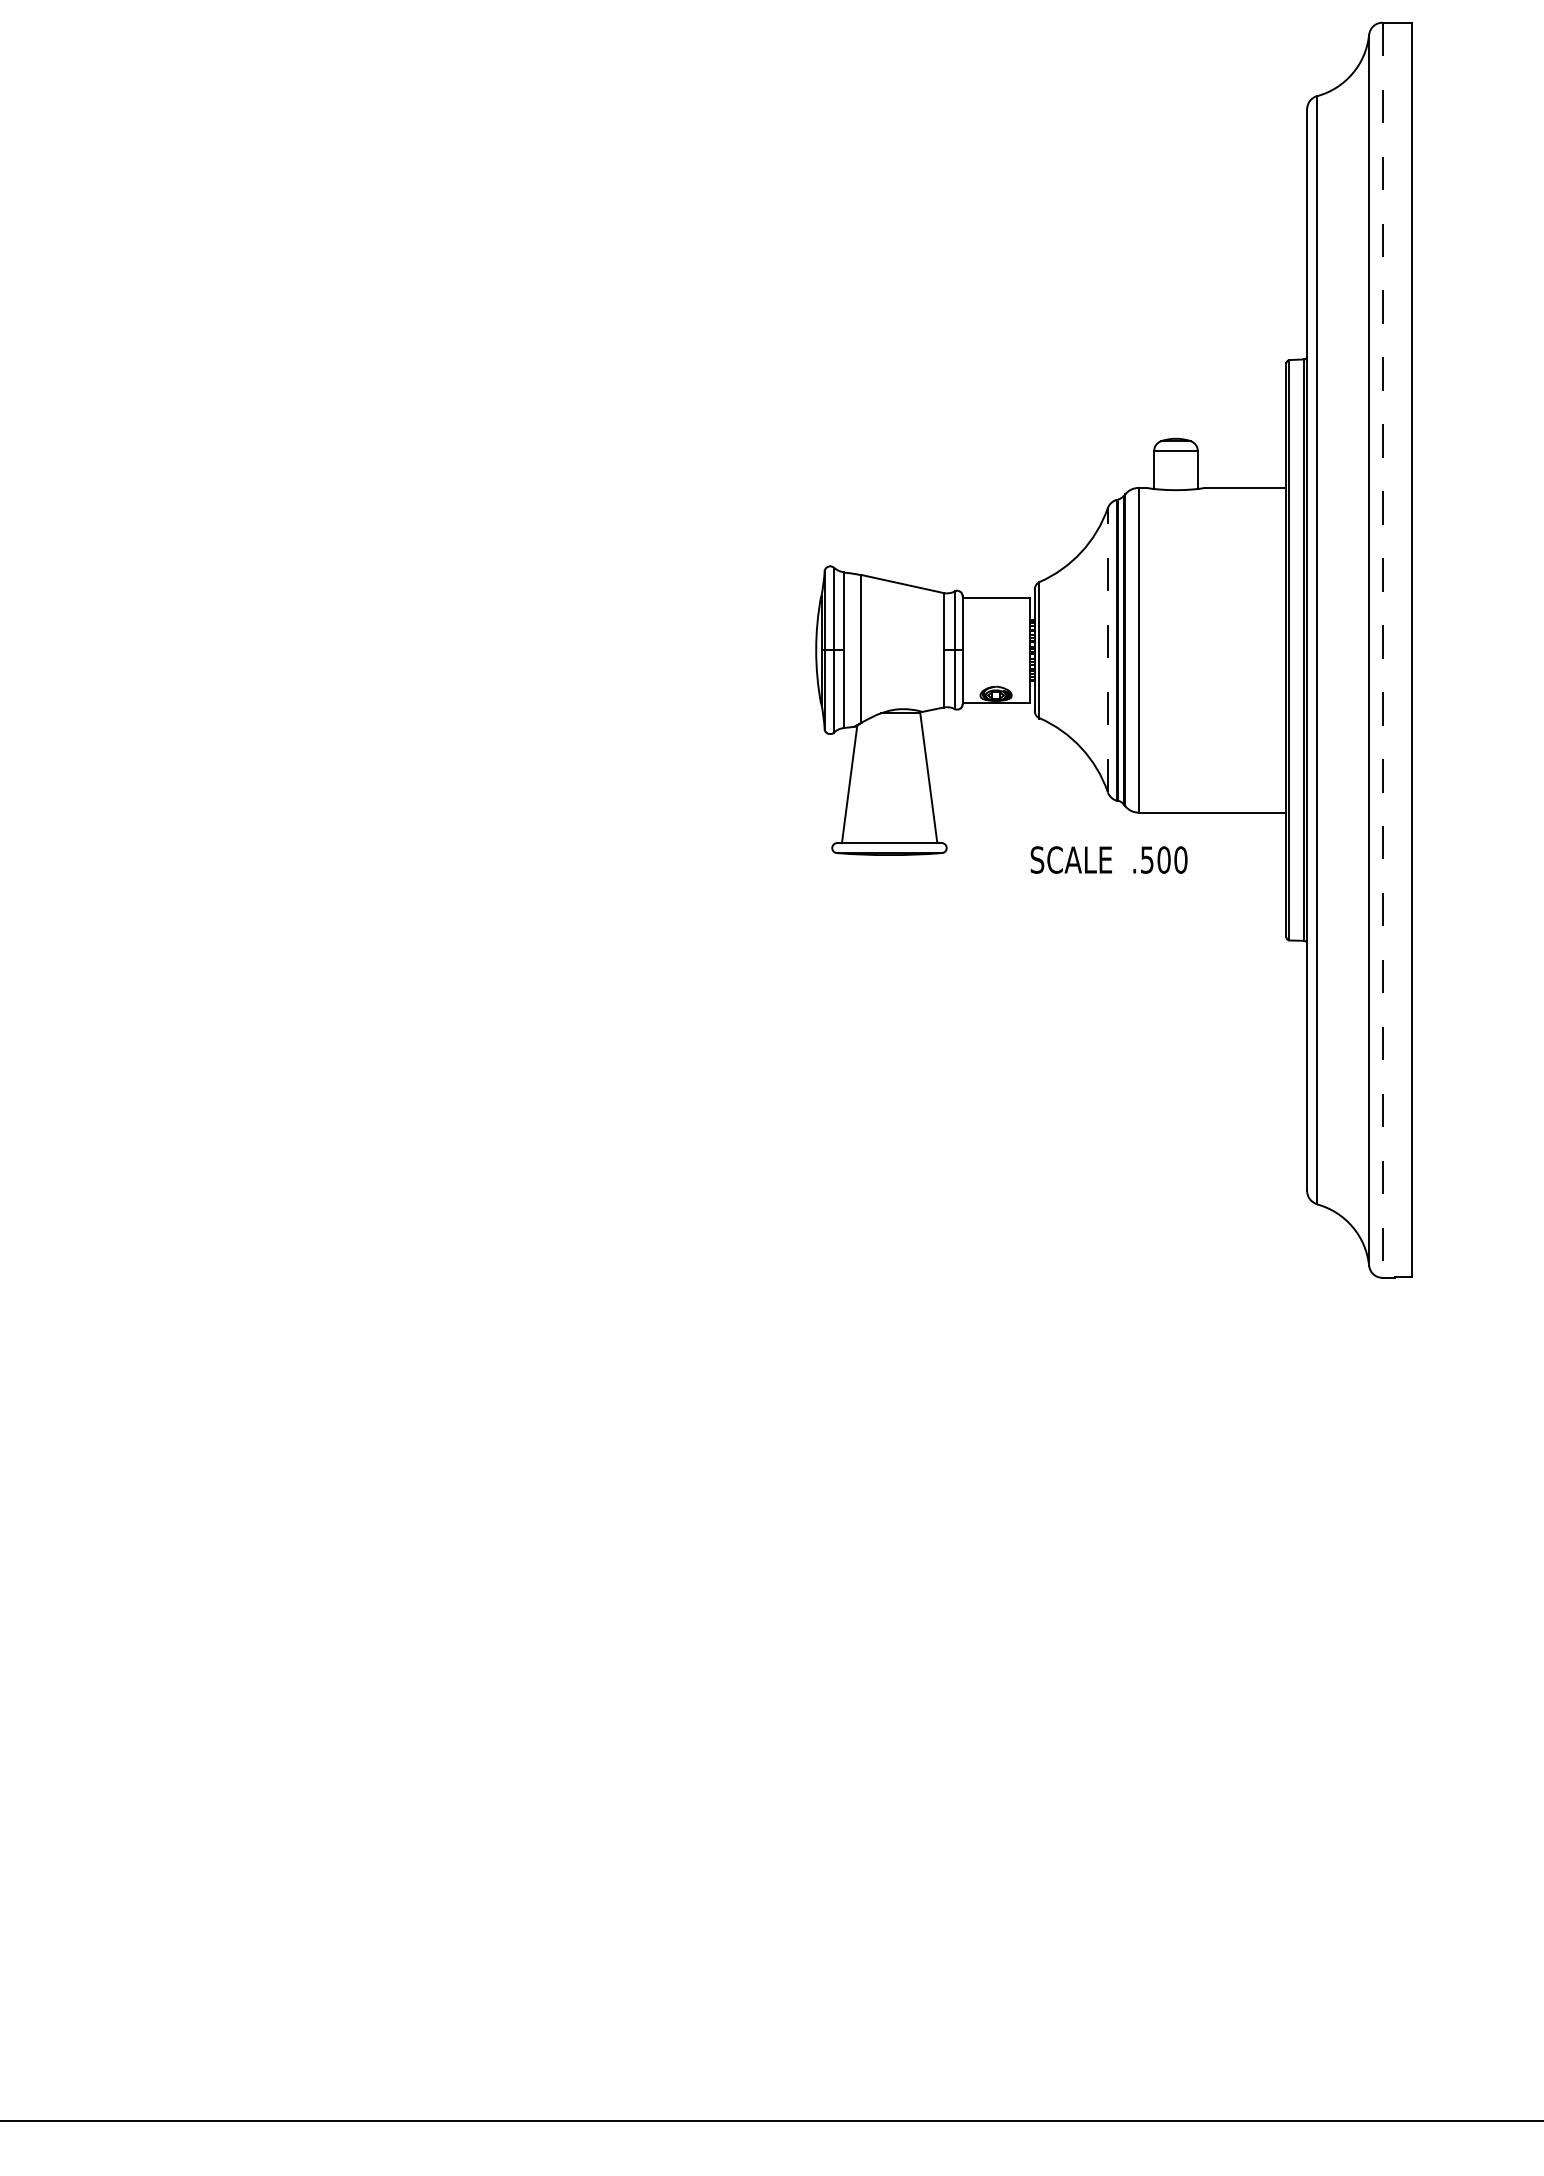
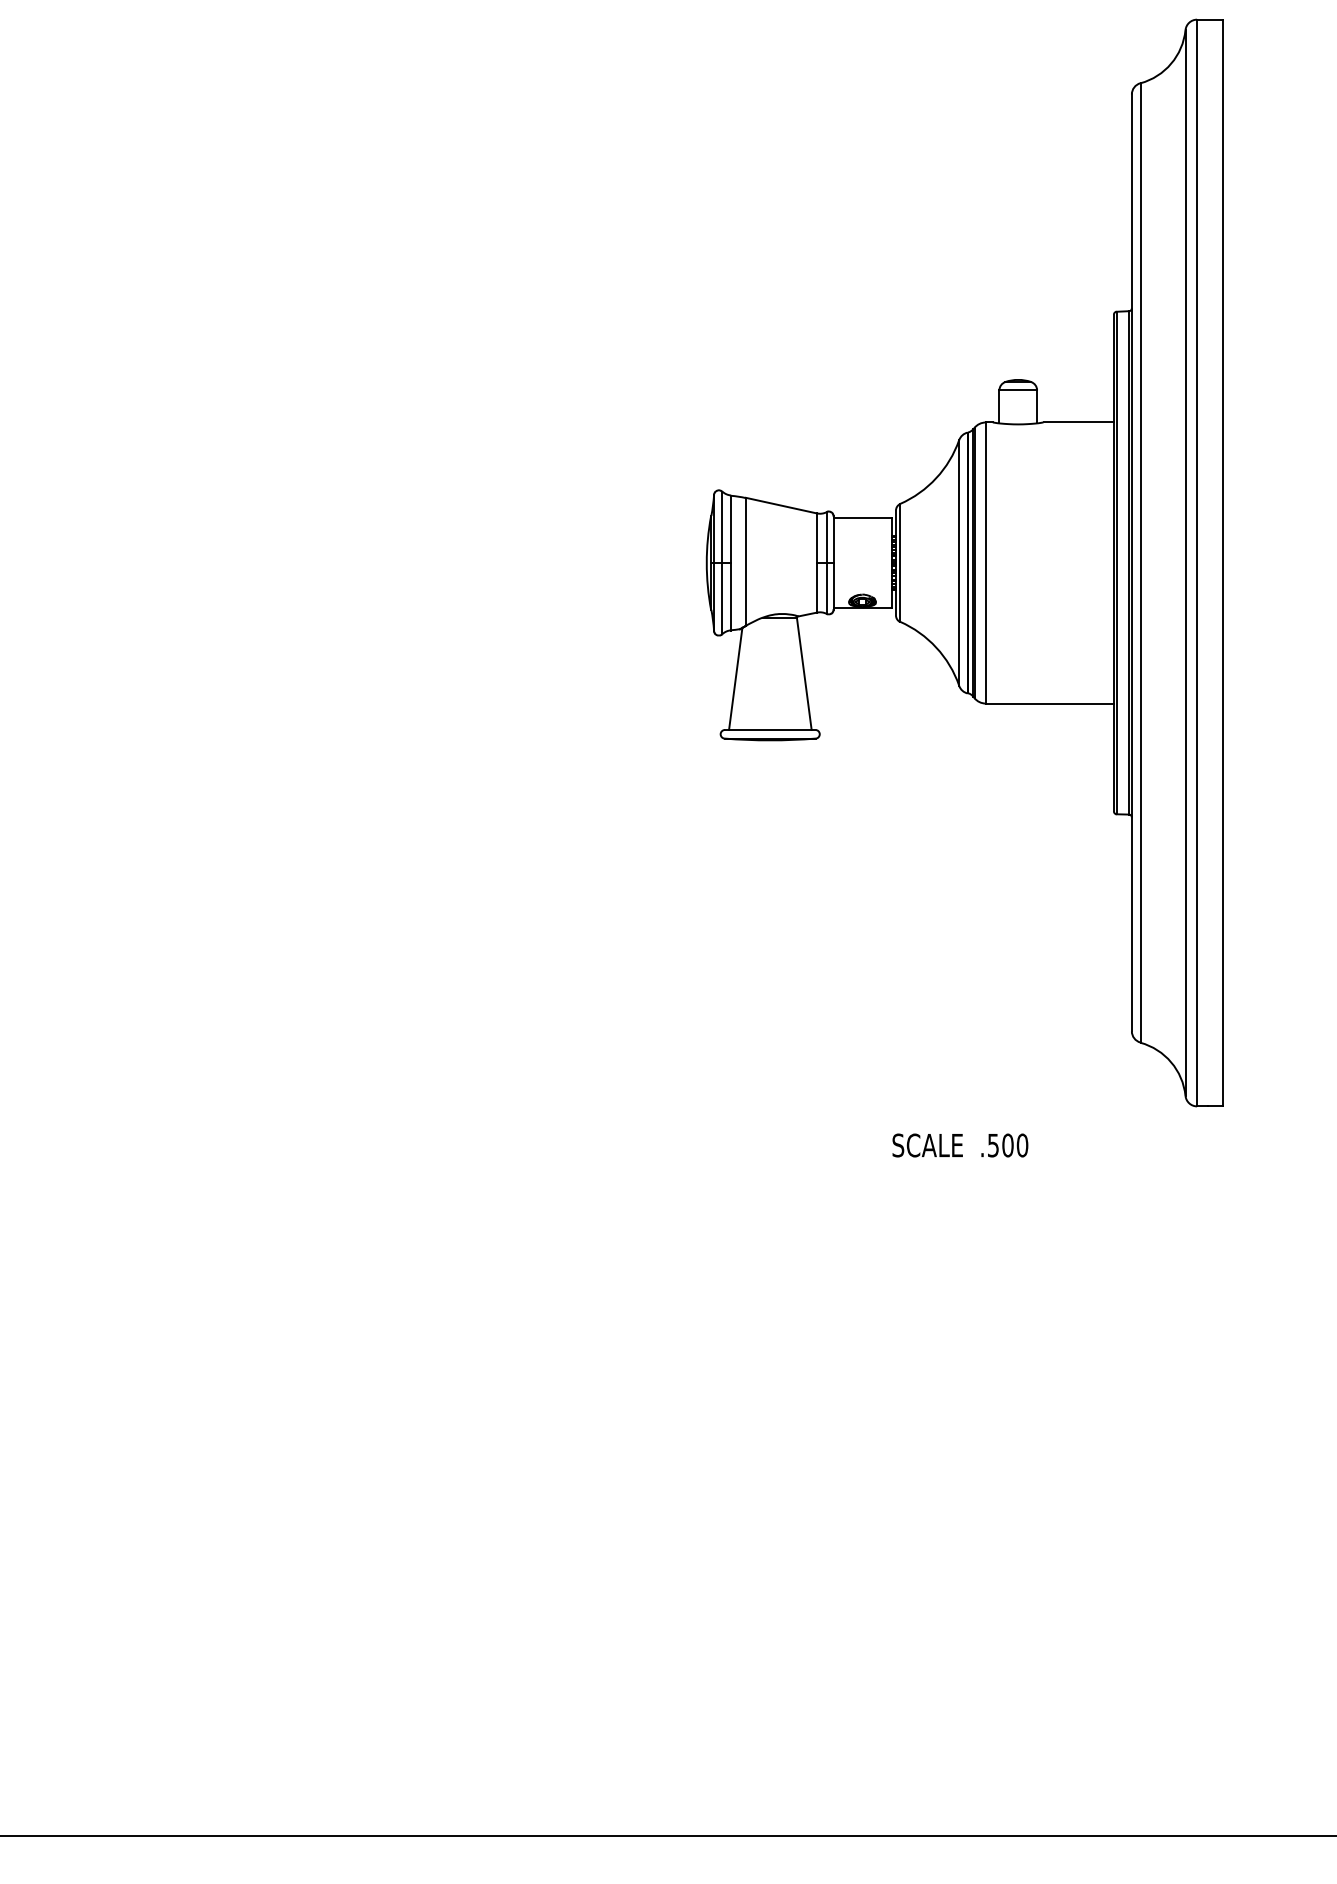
line: (1107, 650) -> (958, 563), dashed -> solid
line: (1382, 650) -> (1197, 563), dashed -> solid
text: (1108, 859) -> (959, 1145), moved

